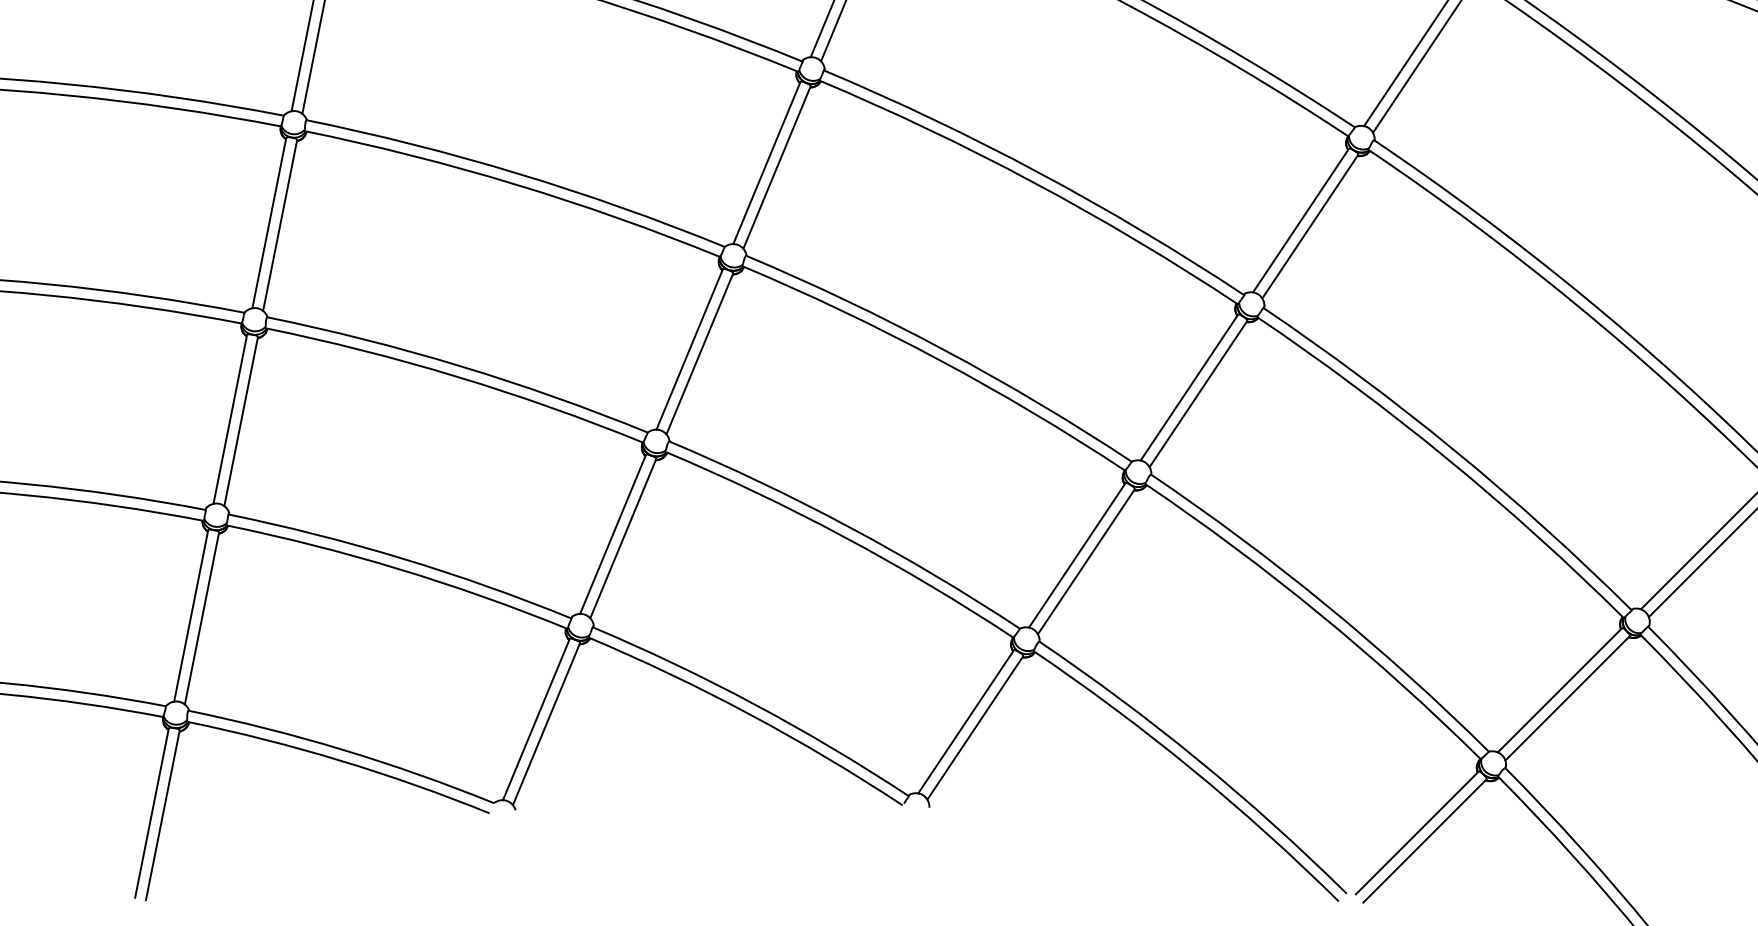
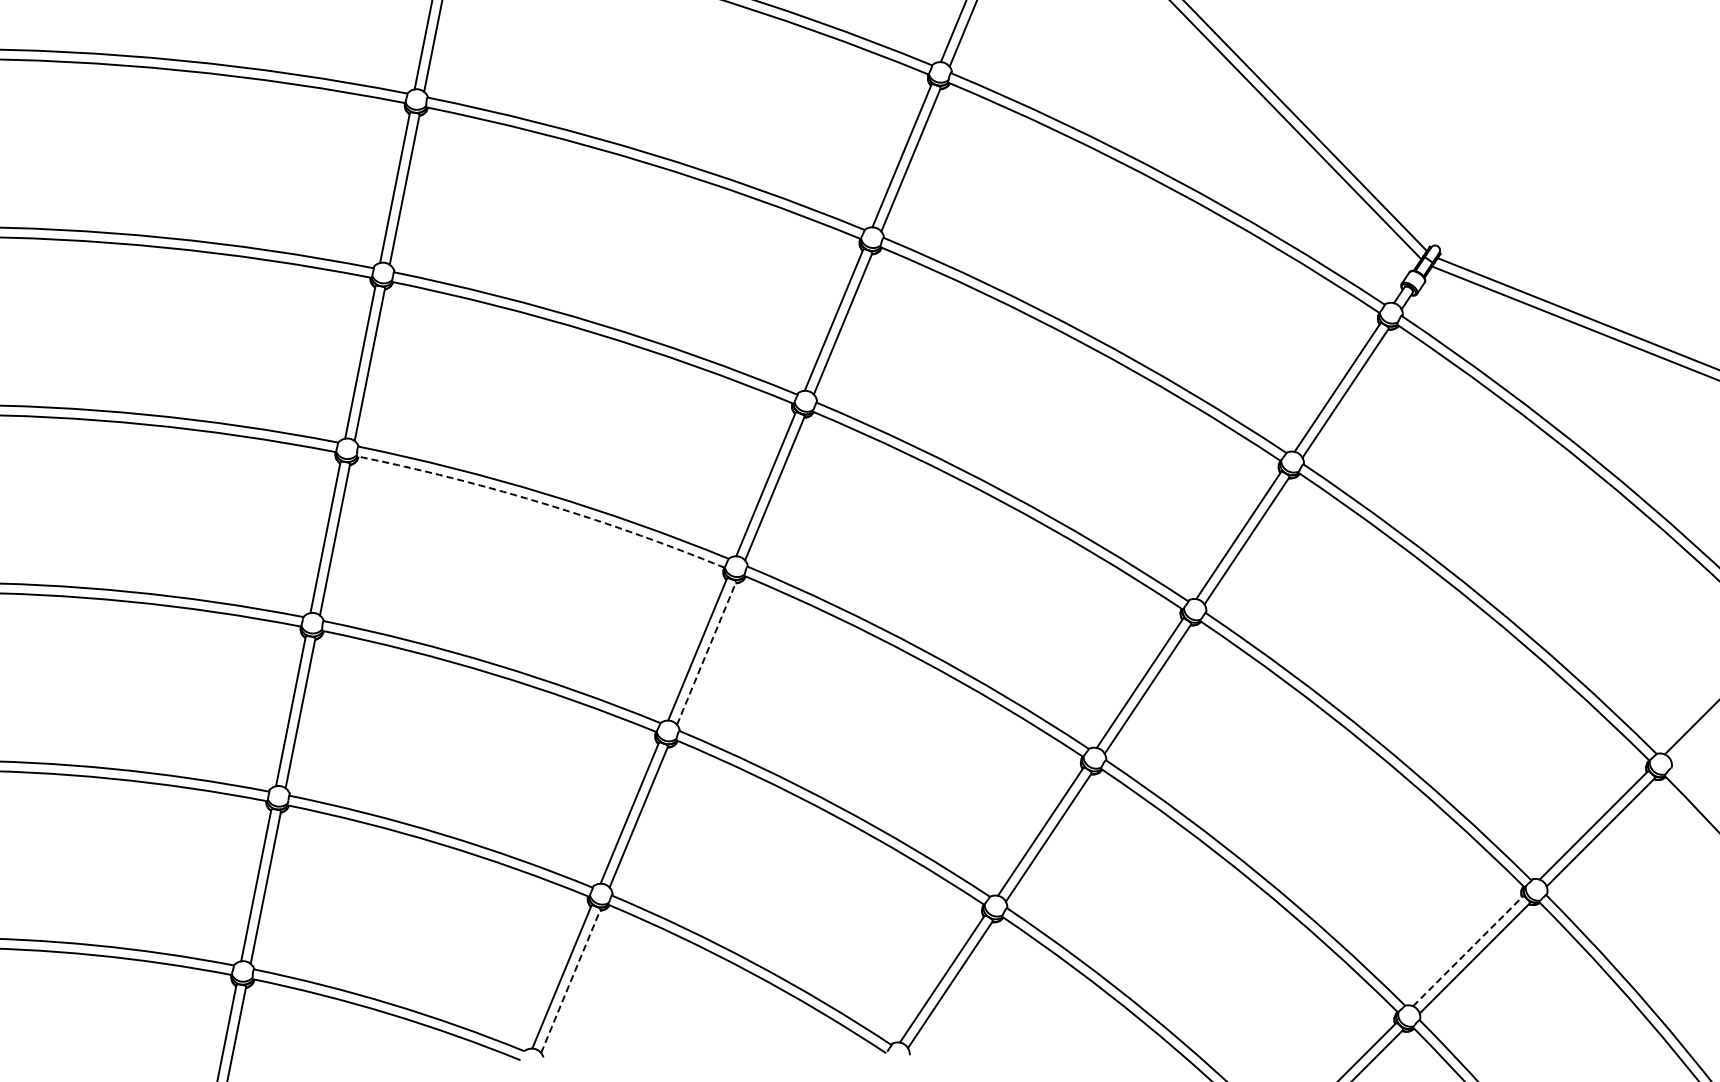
arc: (515, 184) -> (543, 503), solid -> dashed
line: (699, 353) -> (706, 653), solid -> dashed
line: (1560, 690) -> (1468, 951), solid -> dashed
line: (546, 723) -> (570, 980), solid -> dashed

